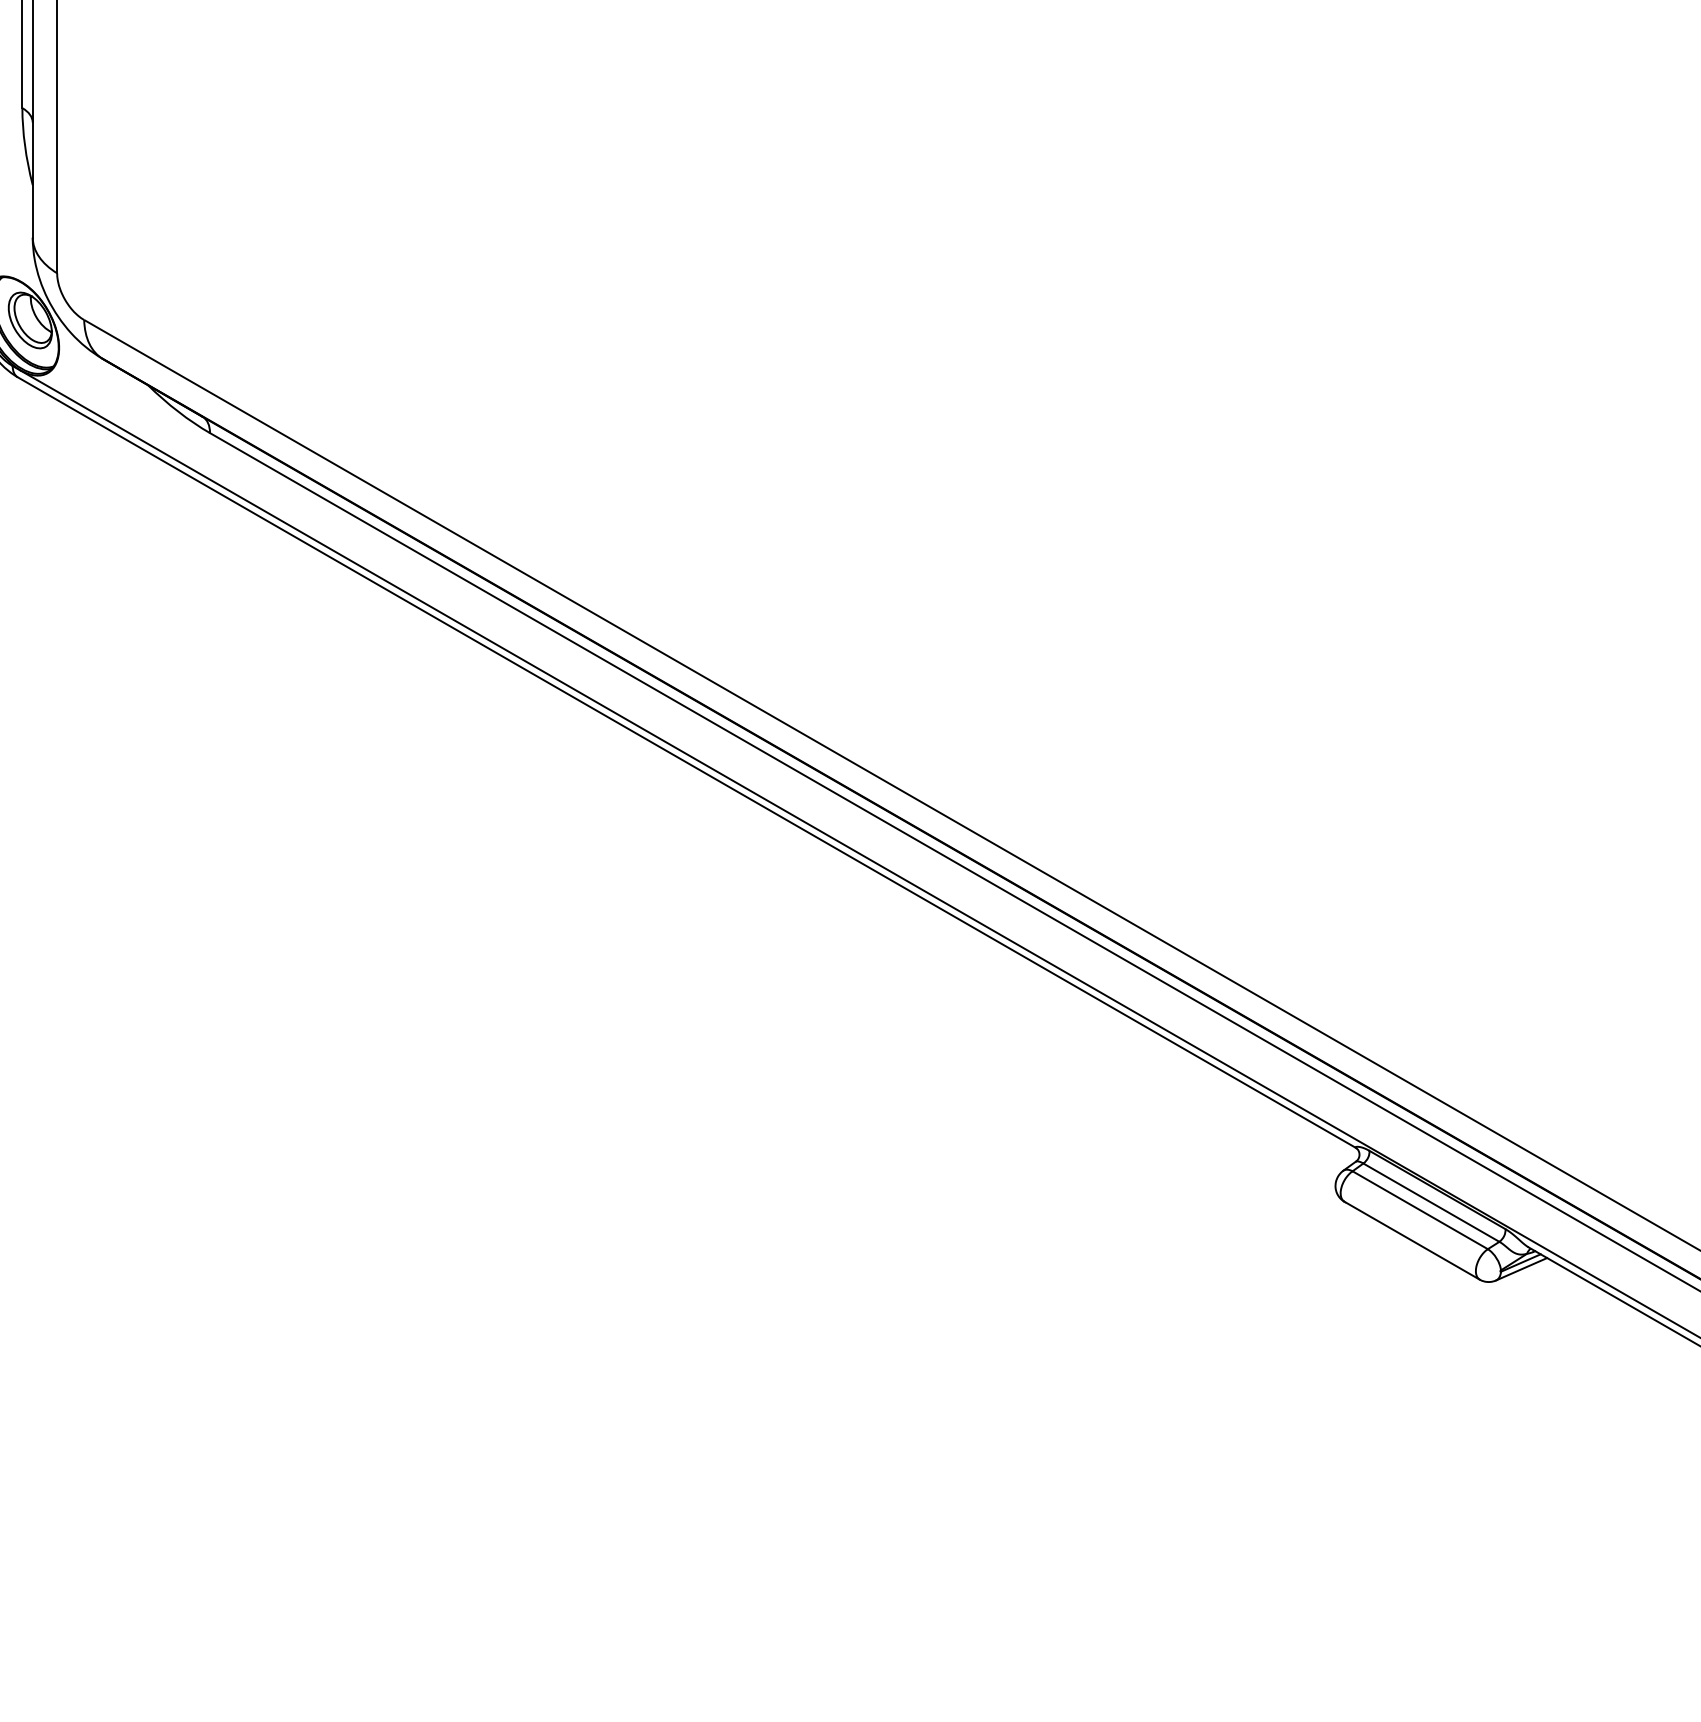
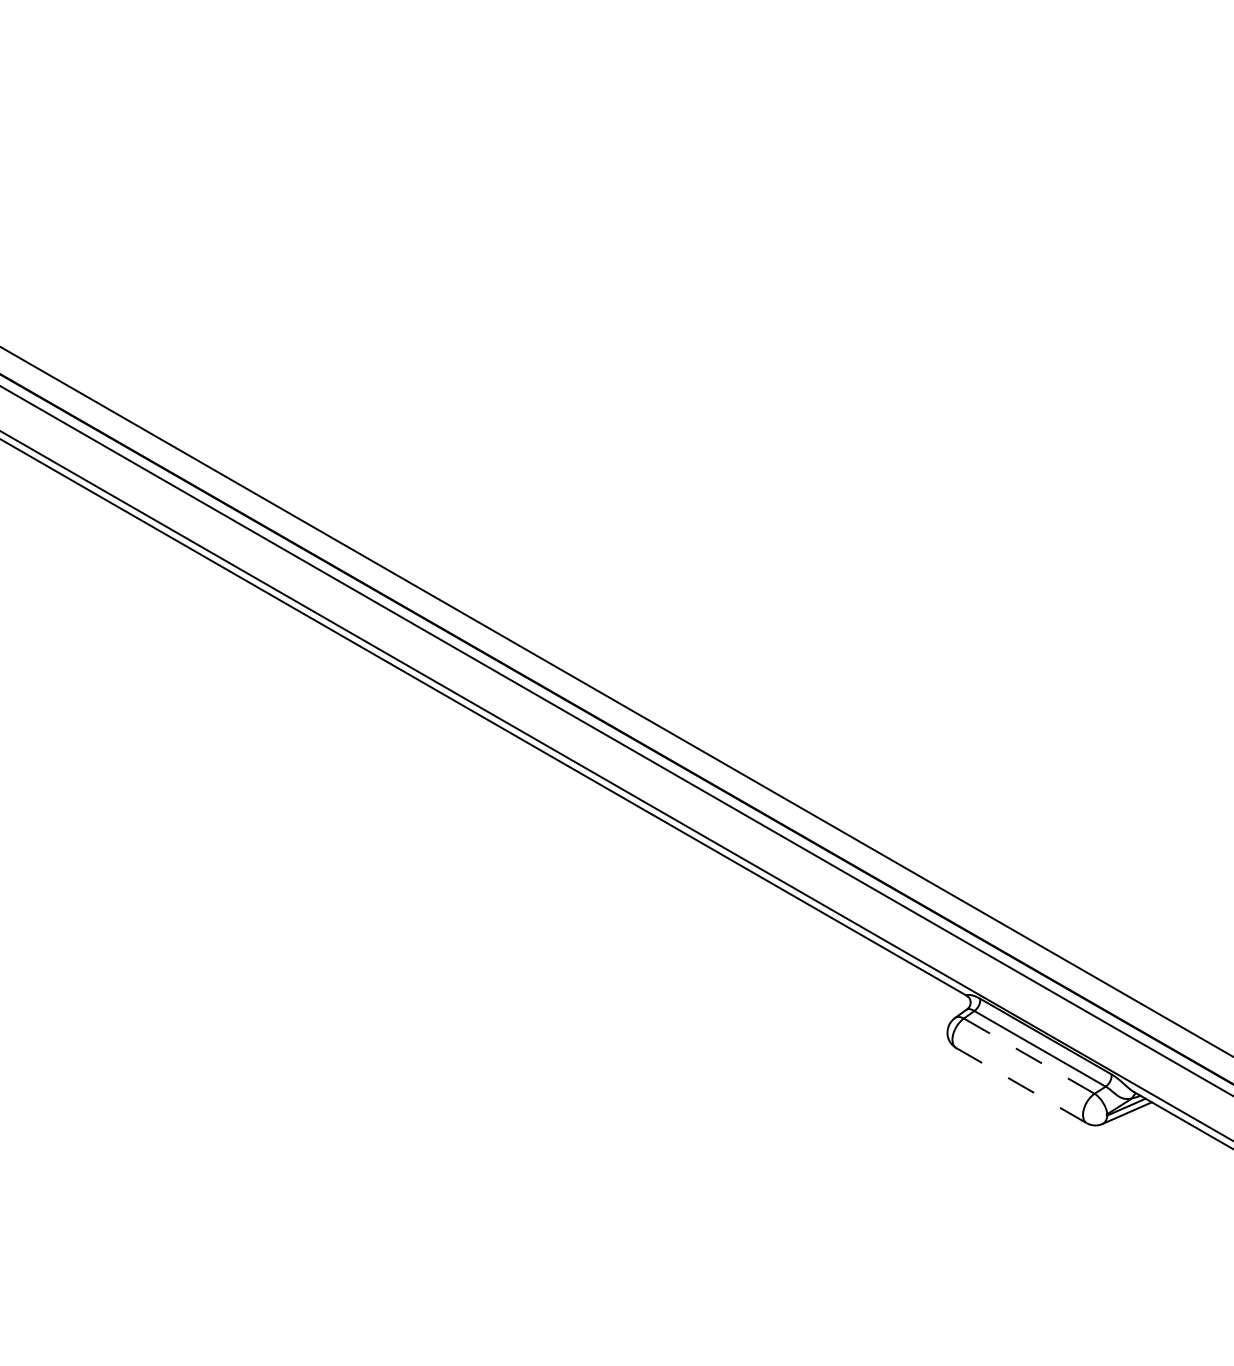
line: (1420, 1210) -> (1029, 1056), solid -> dashed
line: (1412, 1240) -> (1021, 1085), solid -> dashed

